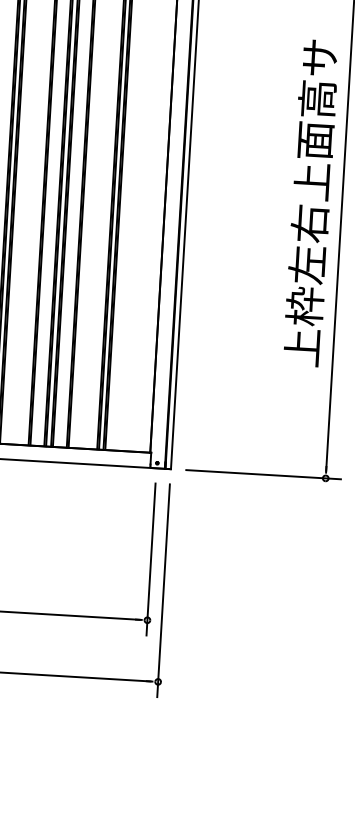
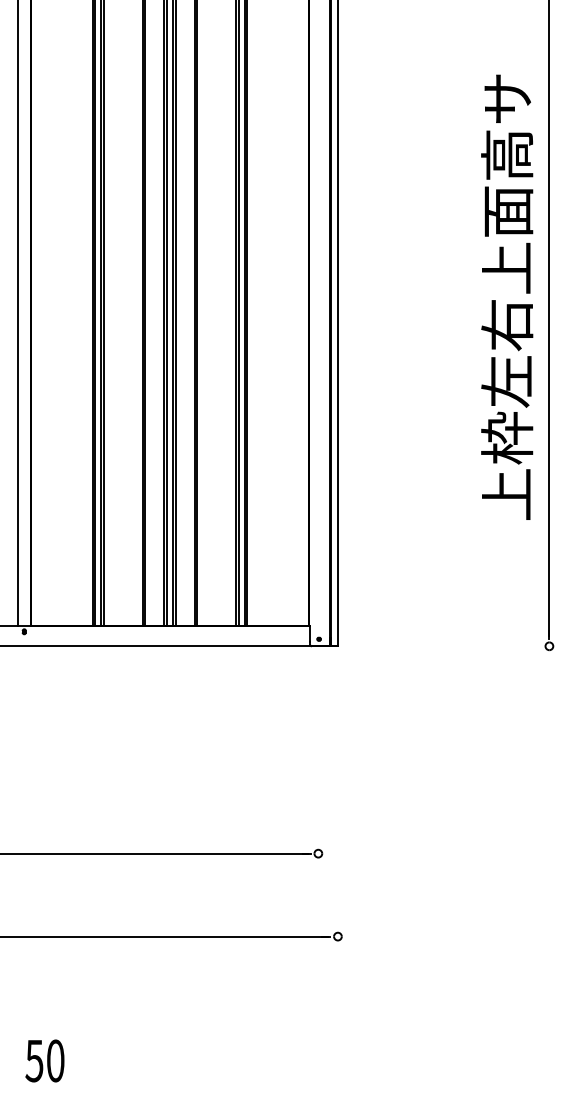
text: (311, 202) -> (507, 296), moved
line: (263, 474) -> (464, 646), removed
line: (151, 559) -> (318, 770), removed
line: (163, 590) -> (337, 812), removed

